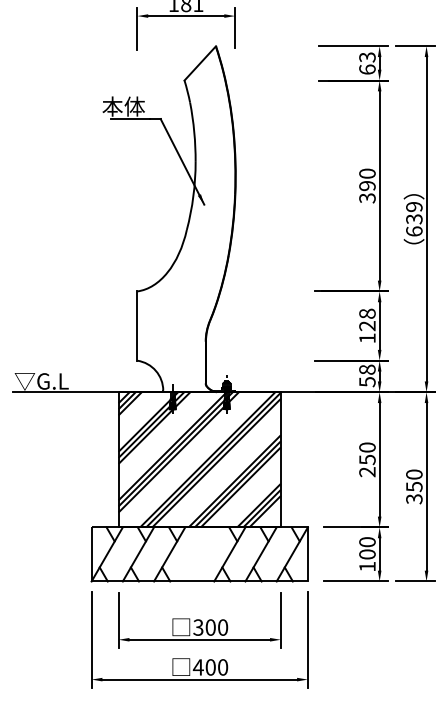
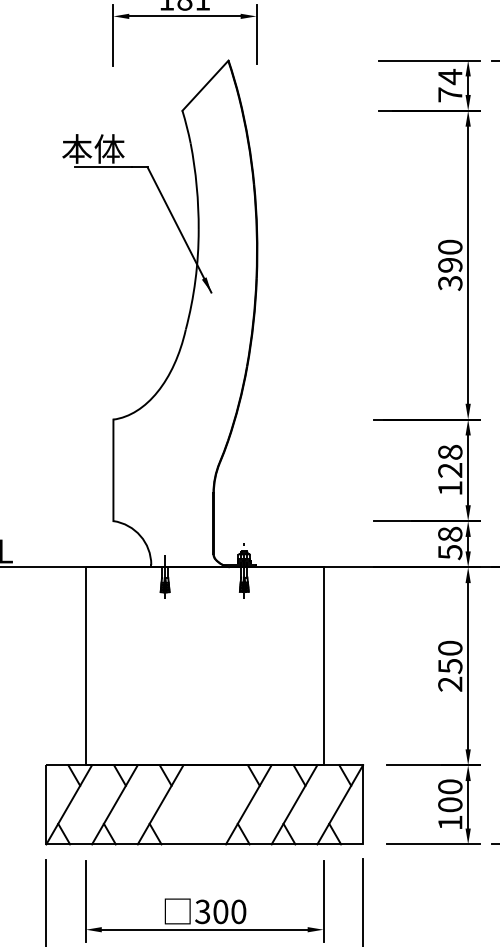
text: (367, 63) -> (450, 85), 63 -> 74
hatch: (199, 459) -> (204, 665), removed

